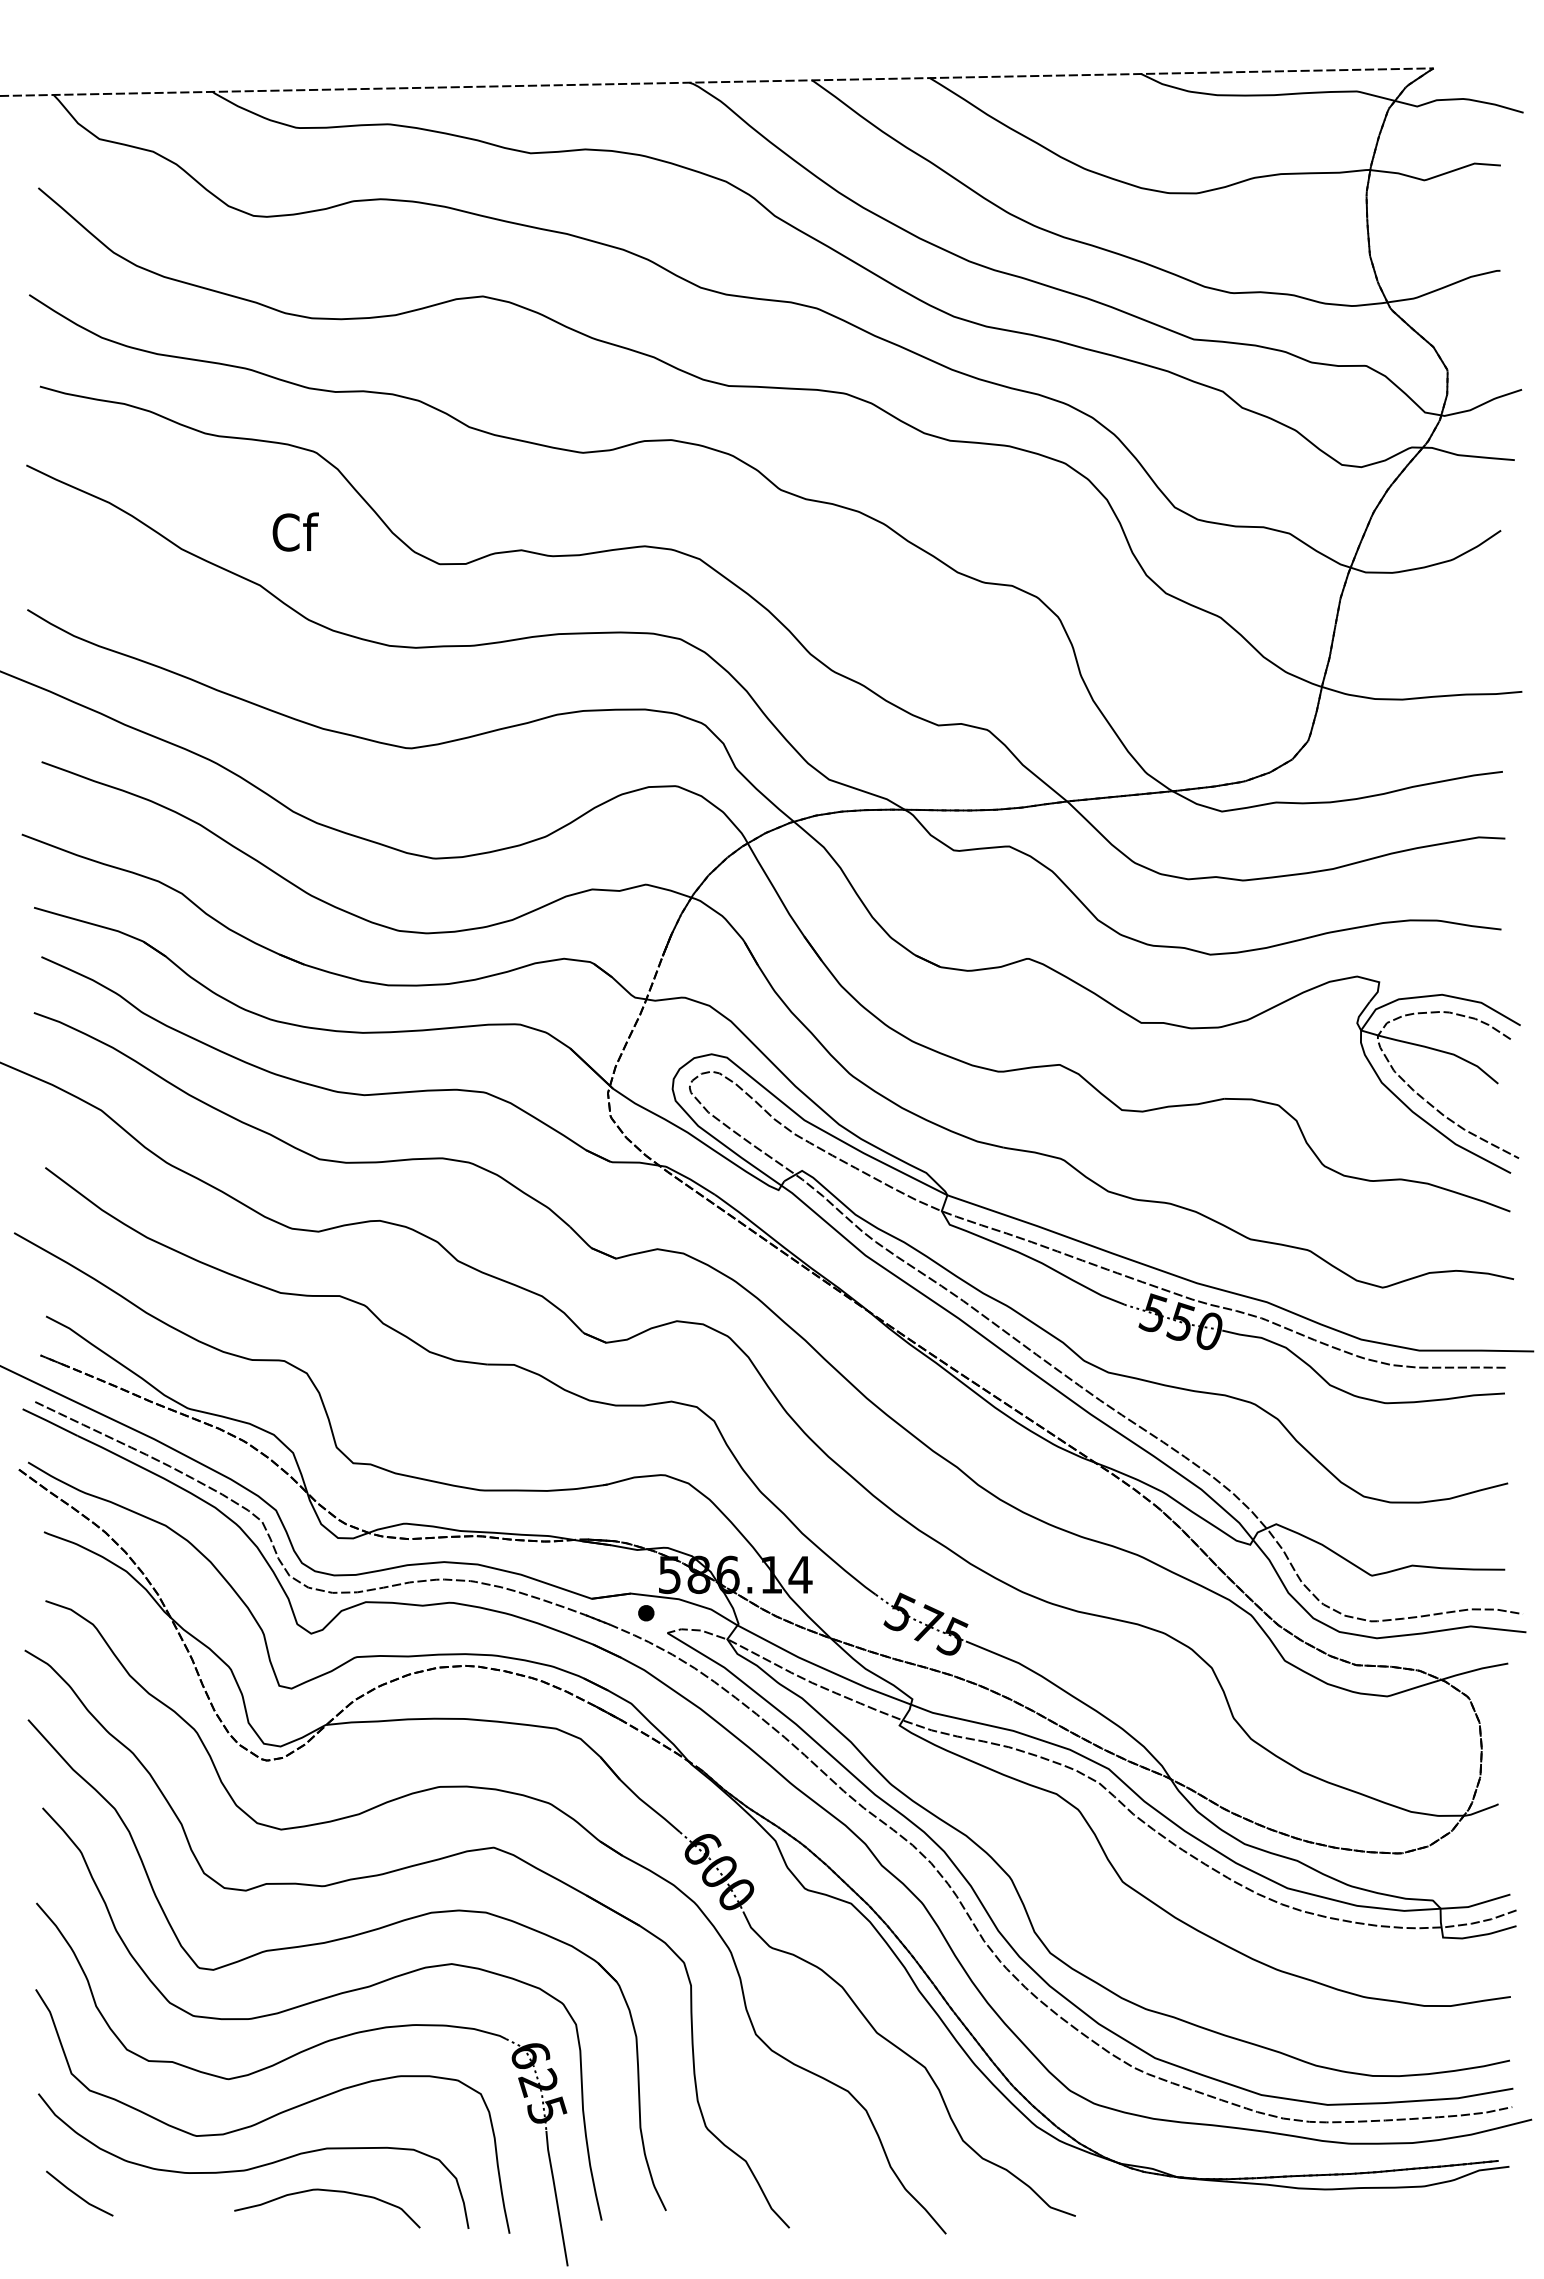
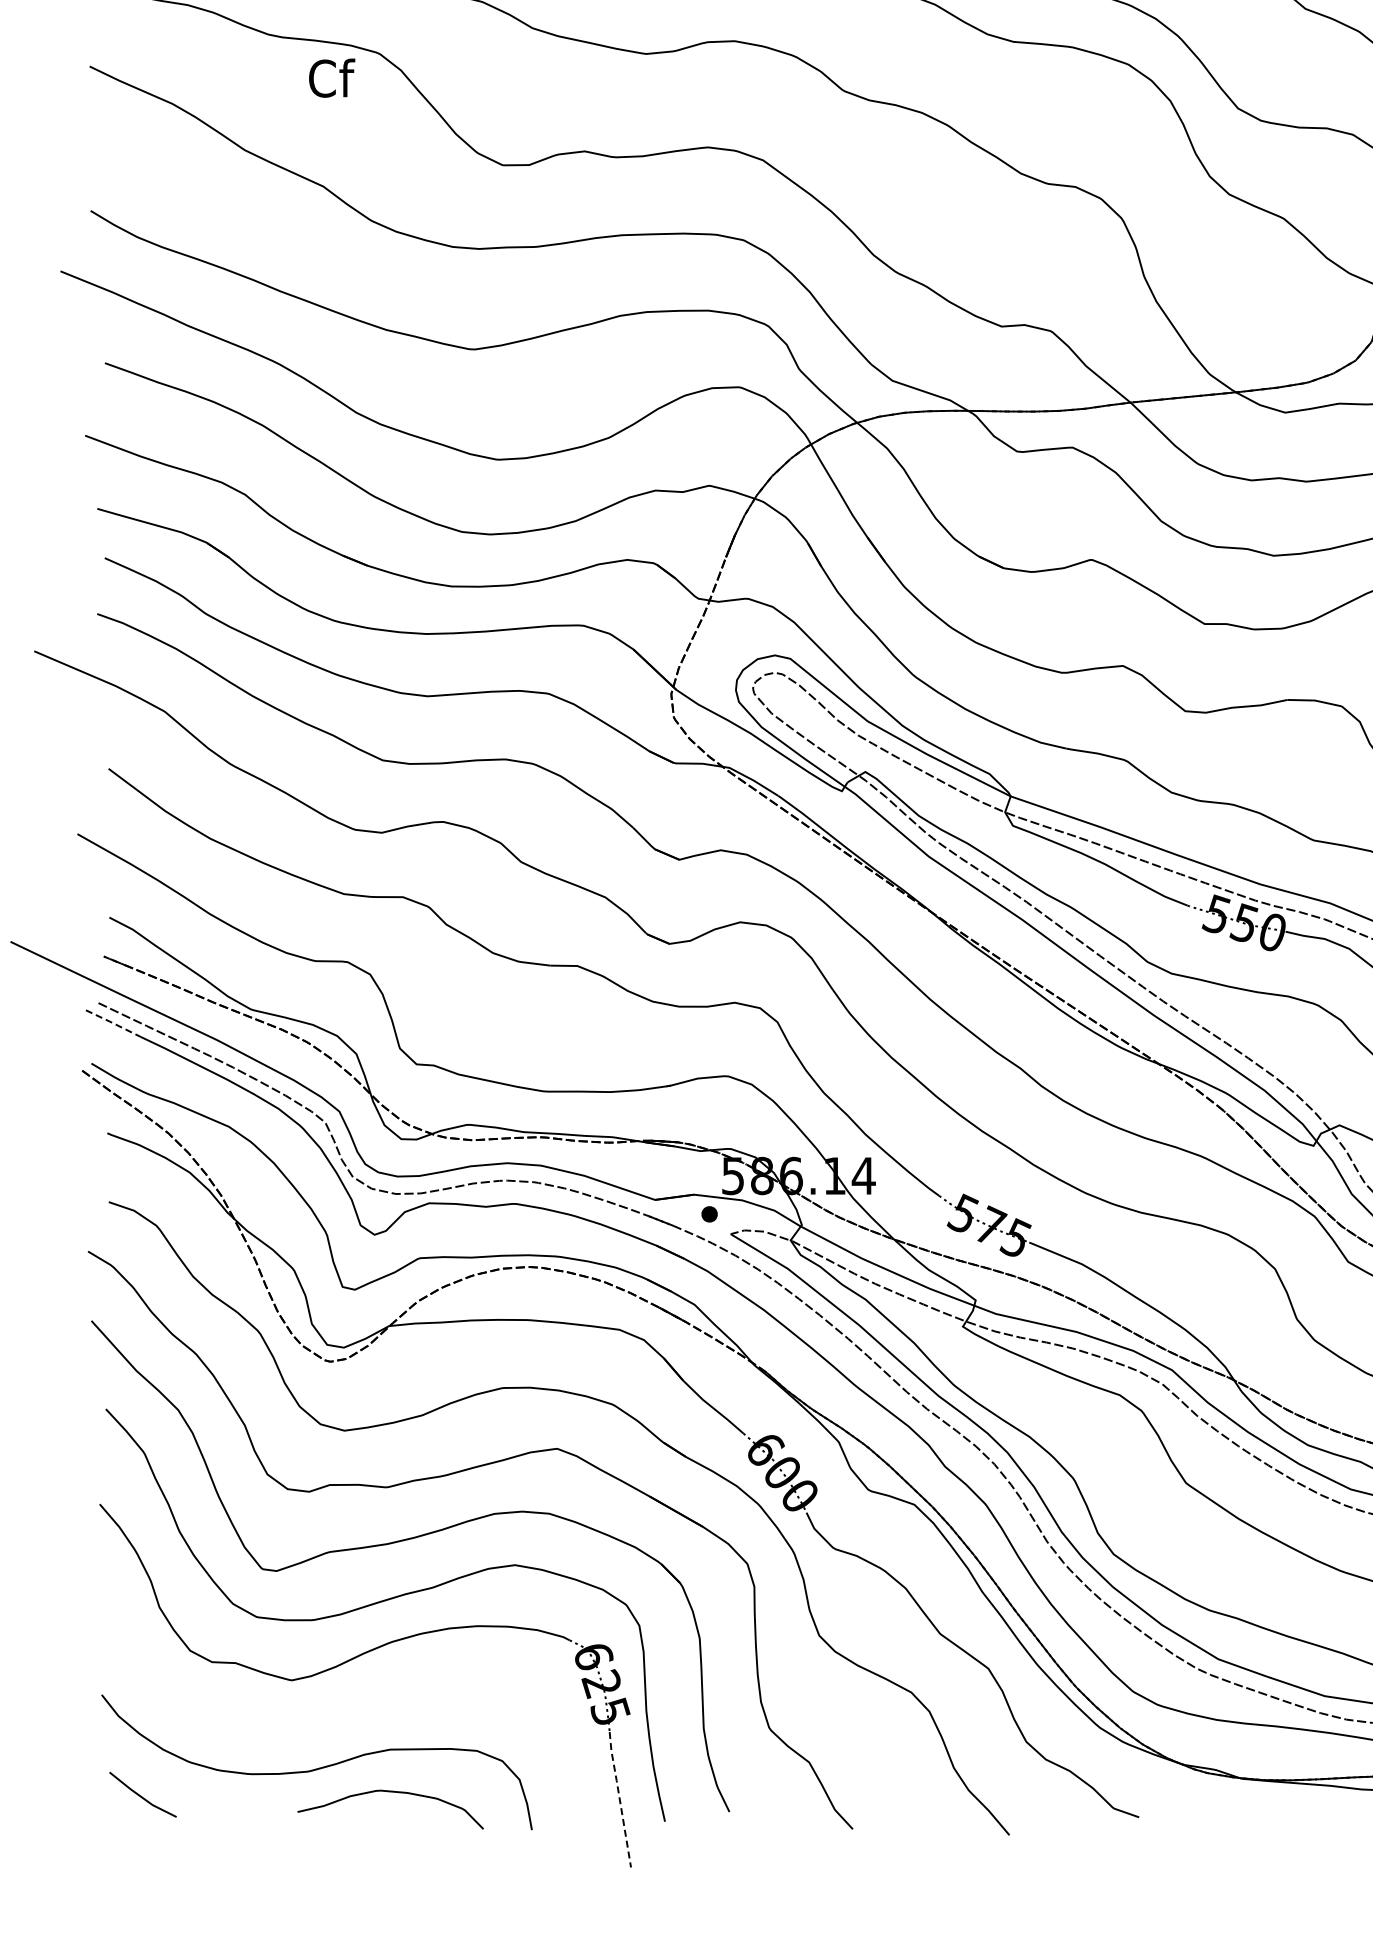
text: (295, 531) -> (331, 77), moved
line: (50, 1422) -> (113, 1023), solid -> dashed
curve: (274, 2114) -> (337, 1715), removed
line: (556, 2198) -> (619, 1799), solid -> dashed

